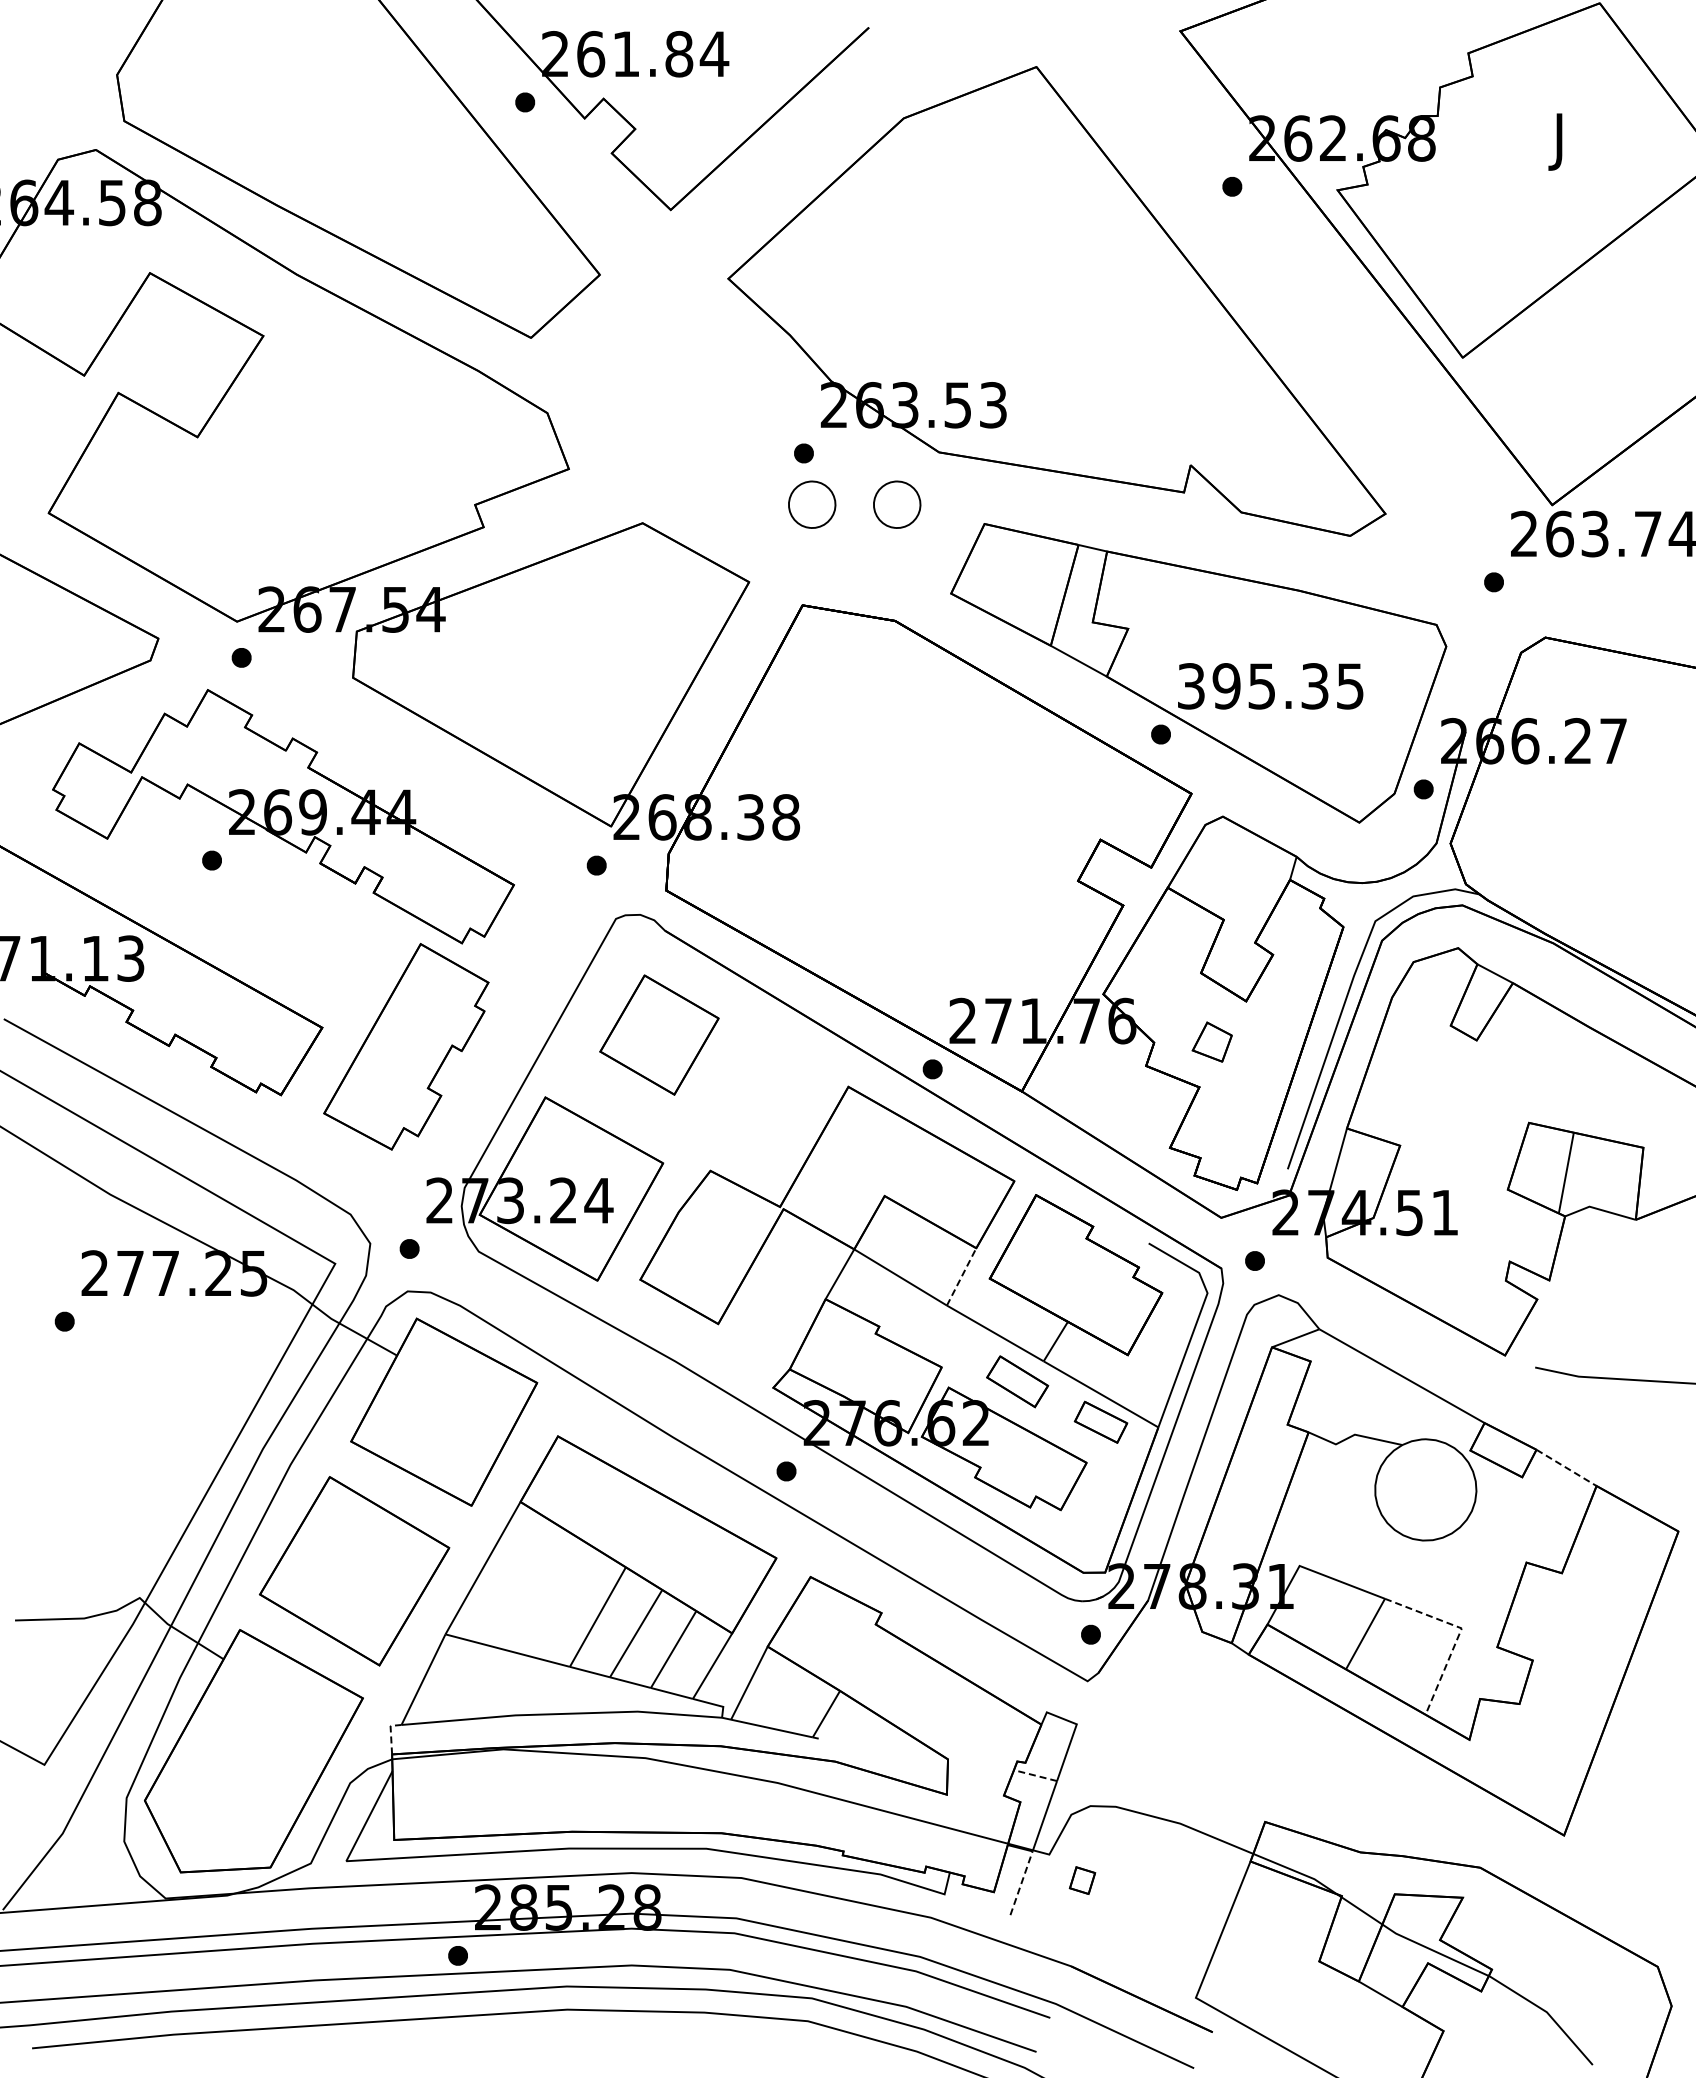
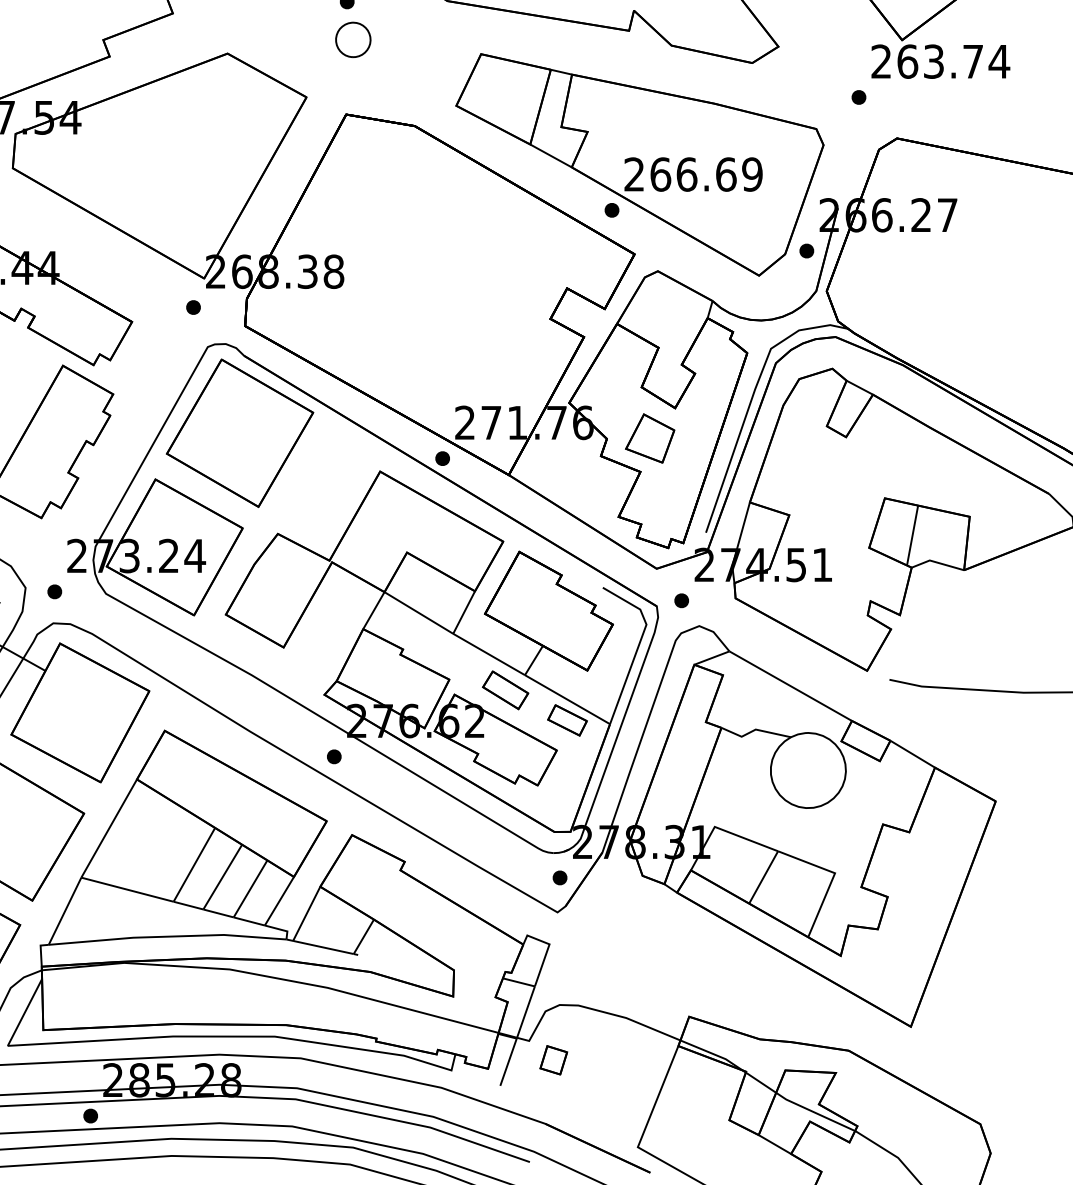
part: (897, 504) -> (416, 39), removed
text: (1270, 686) -> (693, 174), 395.35 -> 266.69
part: (659, 1034) -> (240, 432), size x1.67
part: (1211, 1041) -> (649, 437), size x1.67
line: (961, 1276) -> (464, 612), dashed -> solid
line: (1566, 1468) -> (912, 754), dashed -> solid
line: (1459, 1633) -> (833, 877), dashed -> solid
line: (390, 1733) -> (40, 951), dashed -> solid
line: (1035, 1775) -> (518, 982), dashed -> solid
part: (1082, 1880) -> (553, 1060), size x1.43
line: (1021, 1883) -> (508, 1062), dashed -> solid

